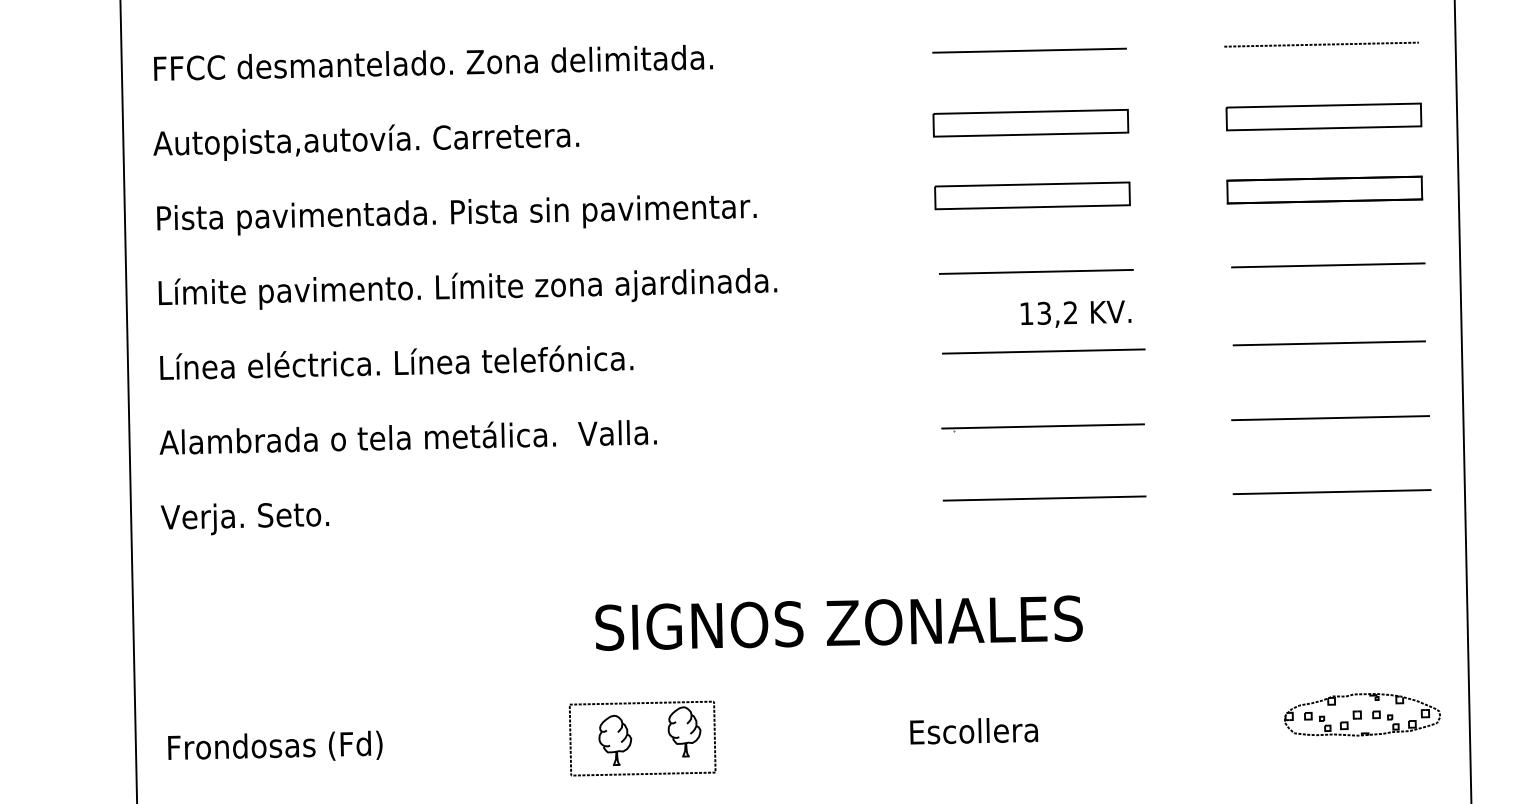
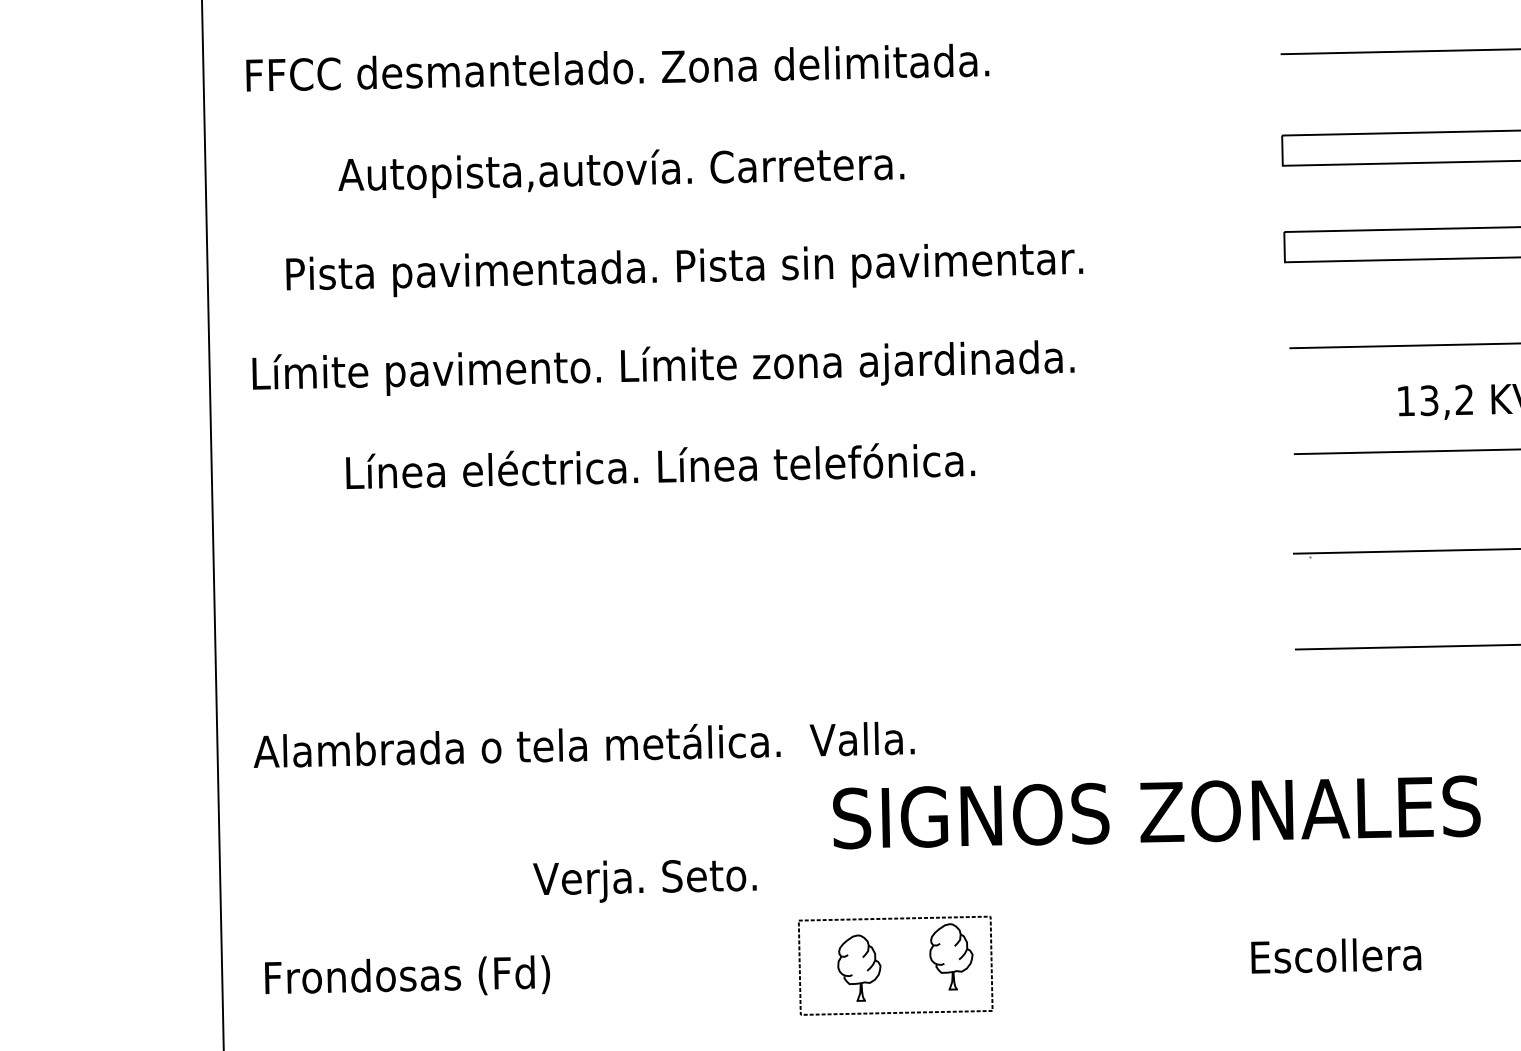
text: (366, 142) -> (621, 173), moved
text: (456, 215) -> (684, 270), moved
text: (396, 362) -> (660, 465), moved
text: (407, 437) -> (583, 745), moved
text: (244, 519) -> (644, 881), moved

